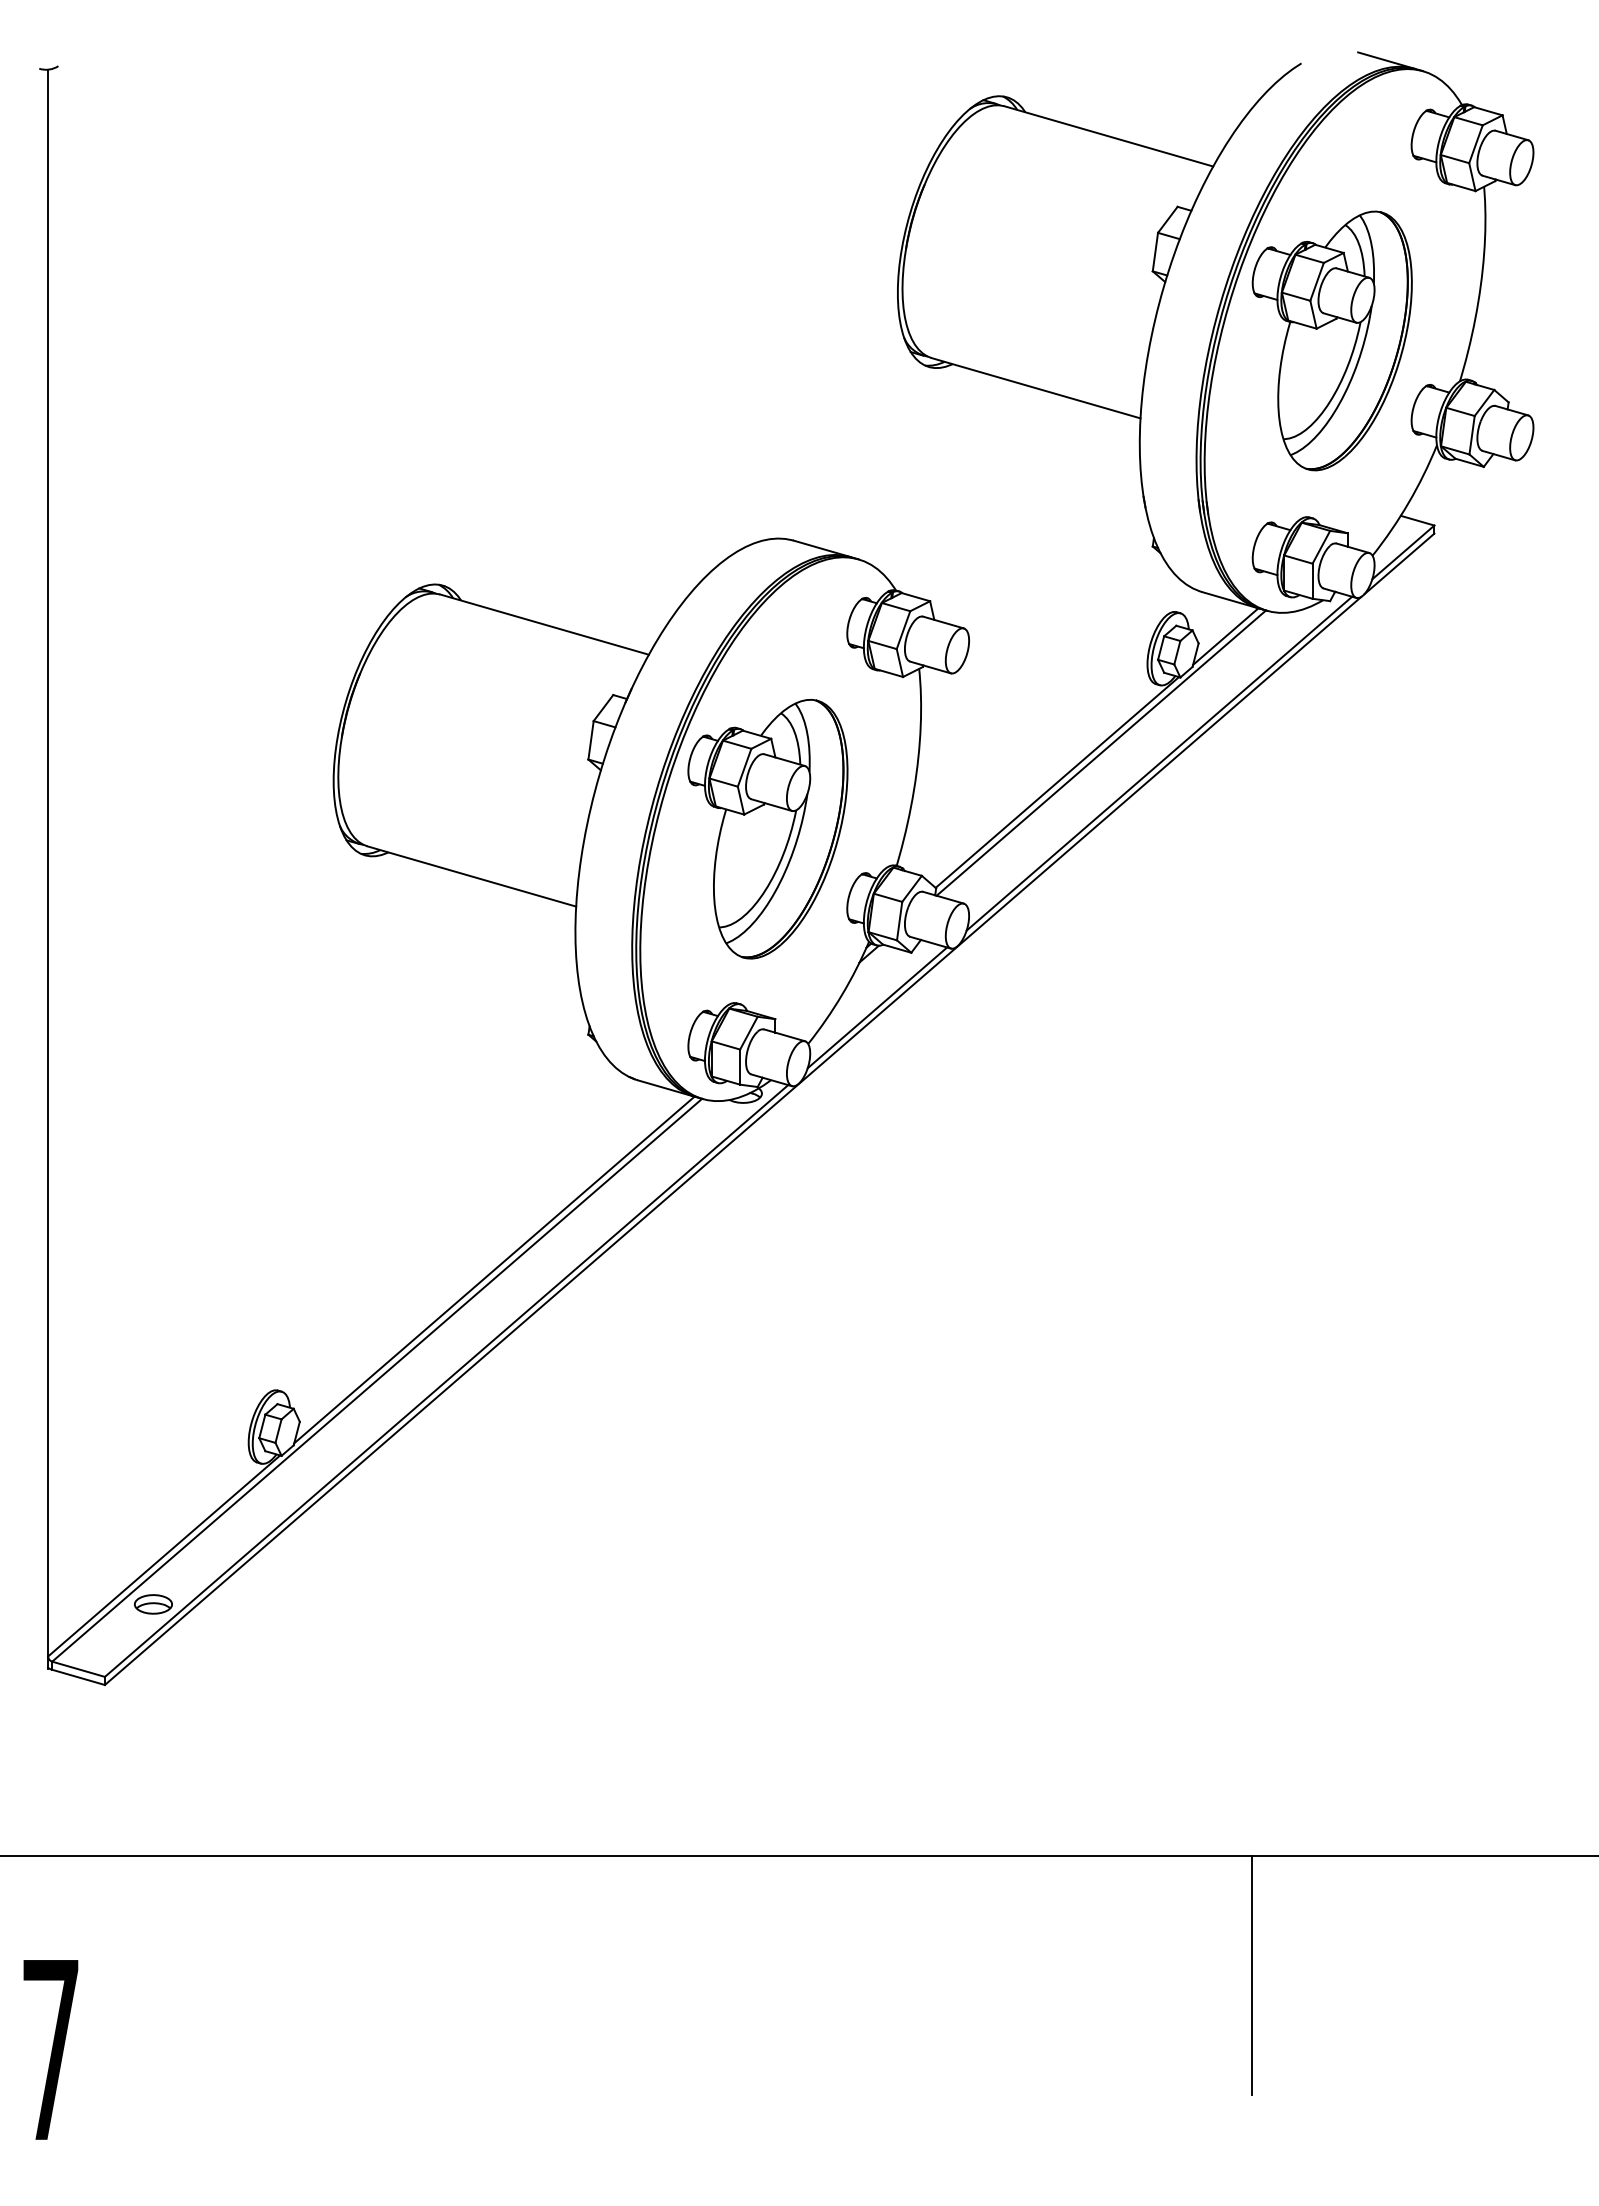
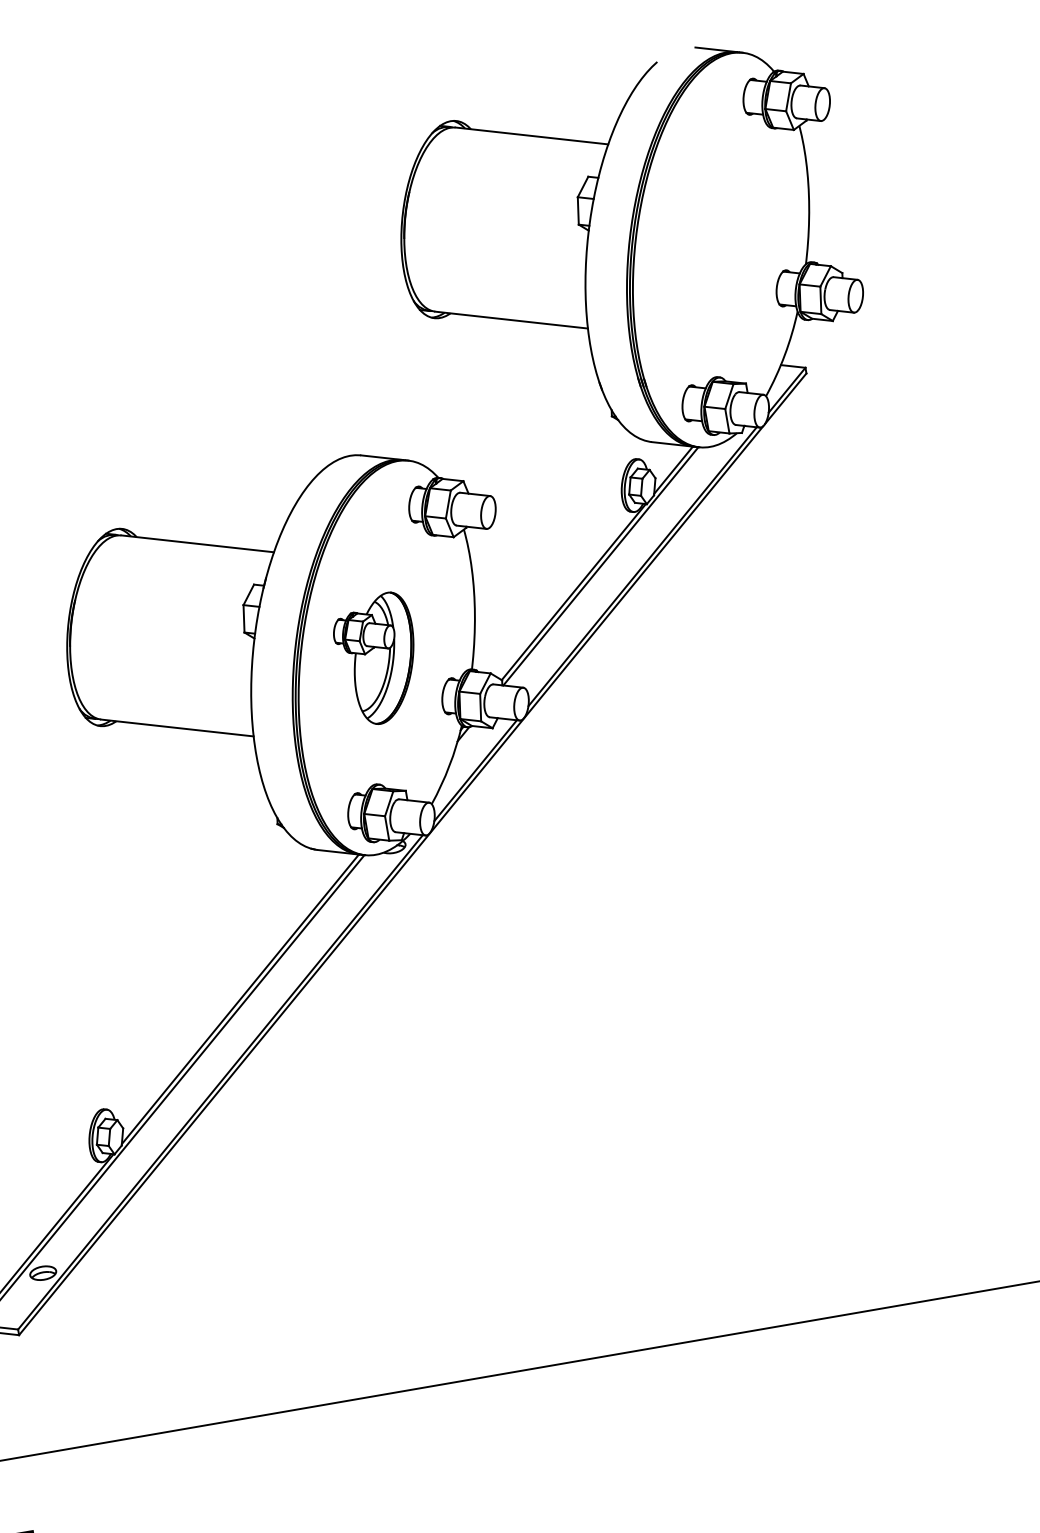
part: (1331, 340) -> (711, 251), removed
part: (767, 828) -> (377, 659), size x0.7
line: (1252, 1975) -> (853, 1399), removed

